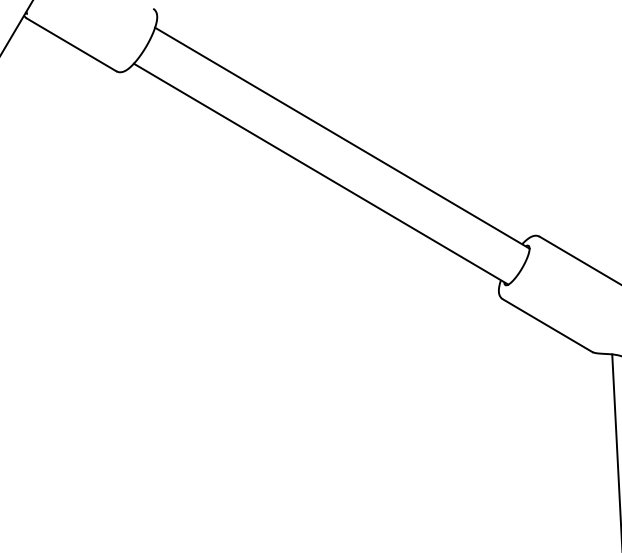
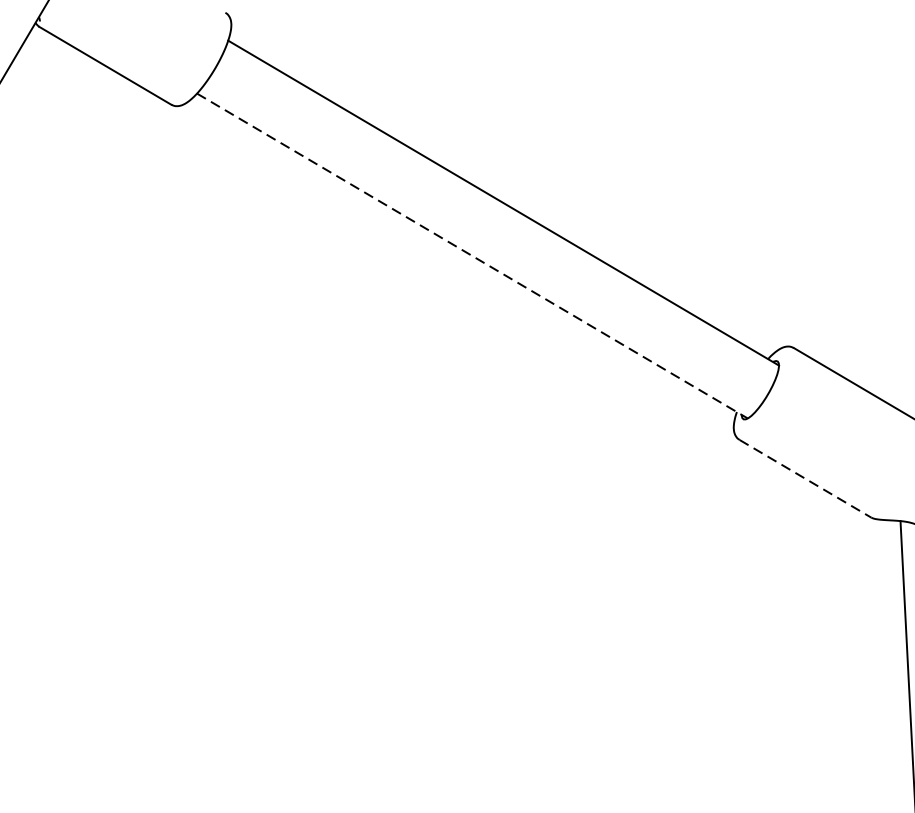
line: (321, 174) -> (472, 256), solid -> dashed
line: (548, 325) -> (806, 478), solid -> dashed

